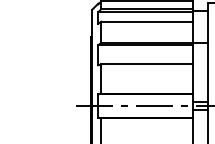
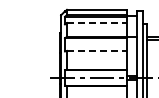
line: (146, 22) -> (96, 23), solid -> dashed
line: (146, 63) -> (96, 50), solid -> dashed

